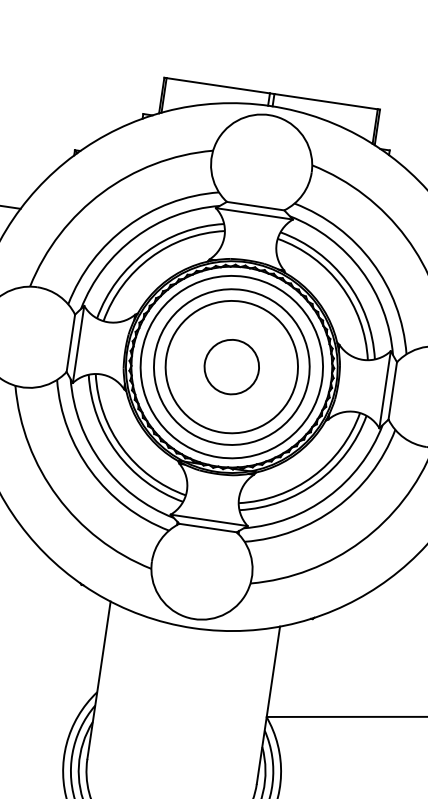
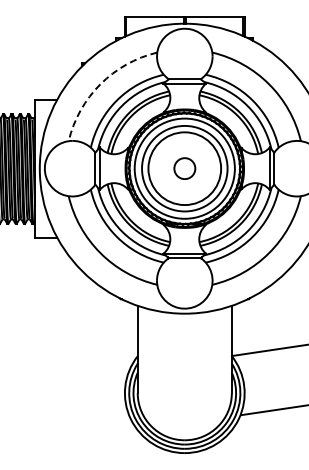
arc: (102, 193) -> (100, 84), solid -> dashed
circle: (231, 366) -> (184, 168), size x0.7

